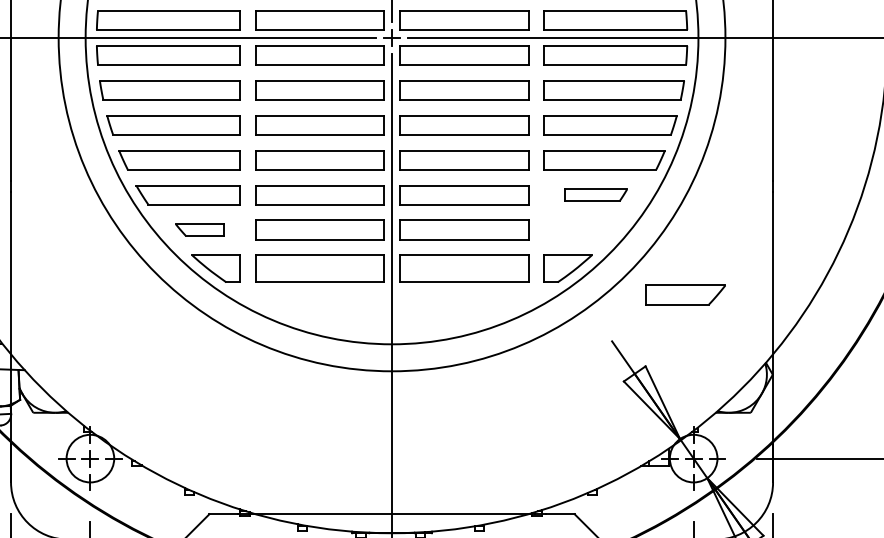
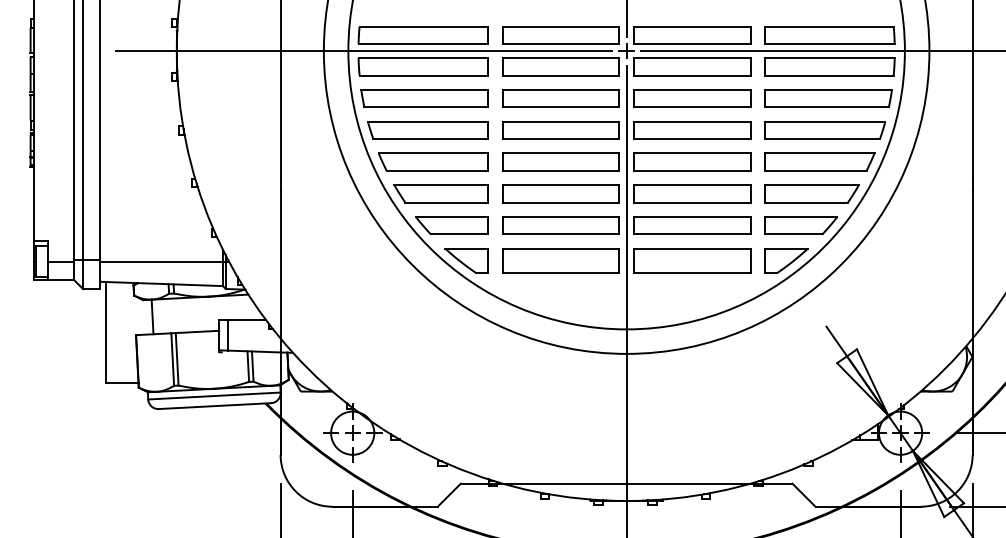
part: (595, 194) -> (811, 193), size x1.67
part: (199, 229) -> (451, 225), size x1.67
part: (684, 294) -> (800, 225), moved

